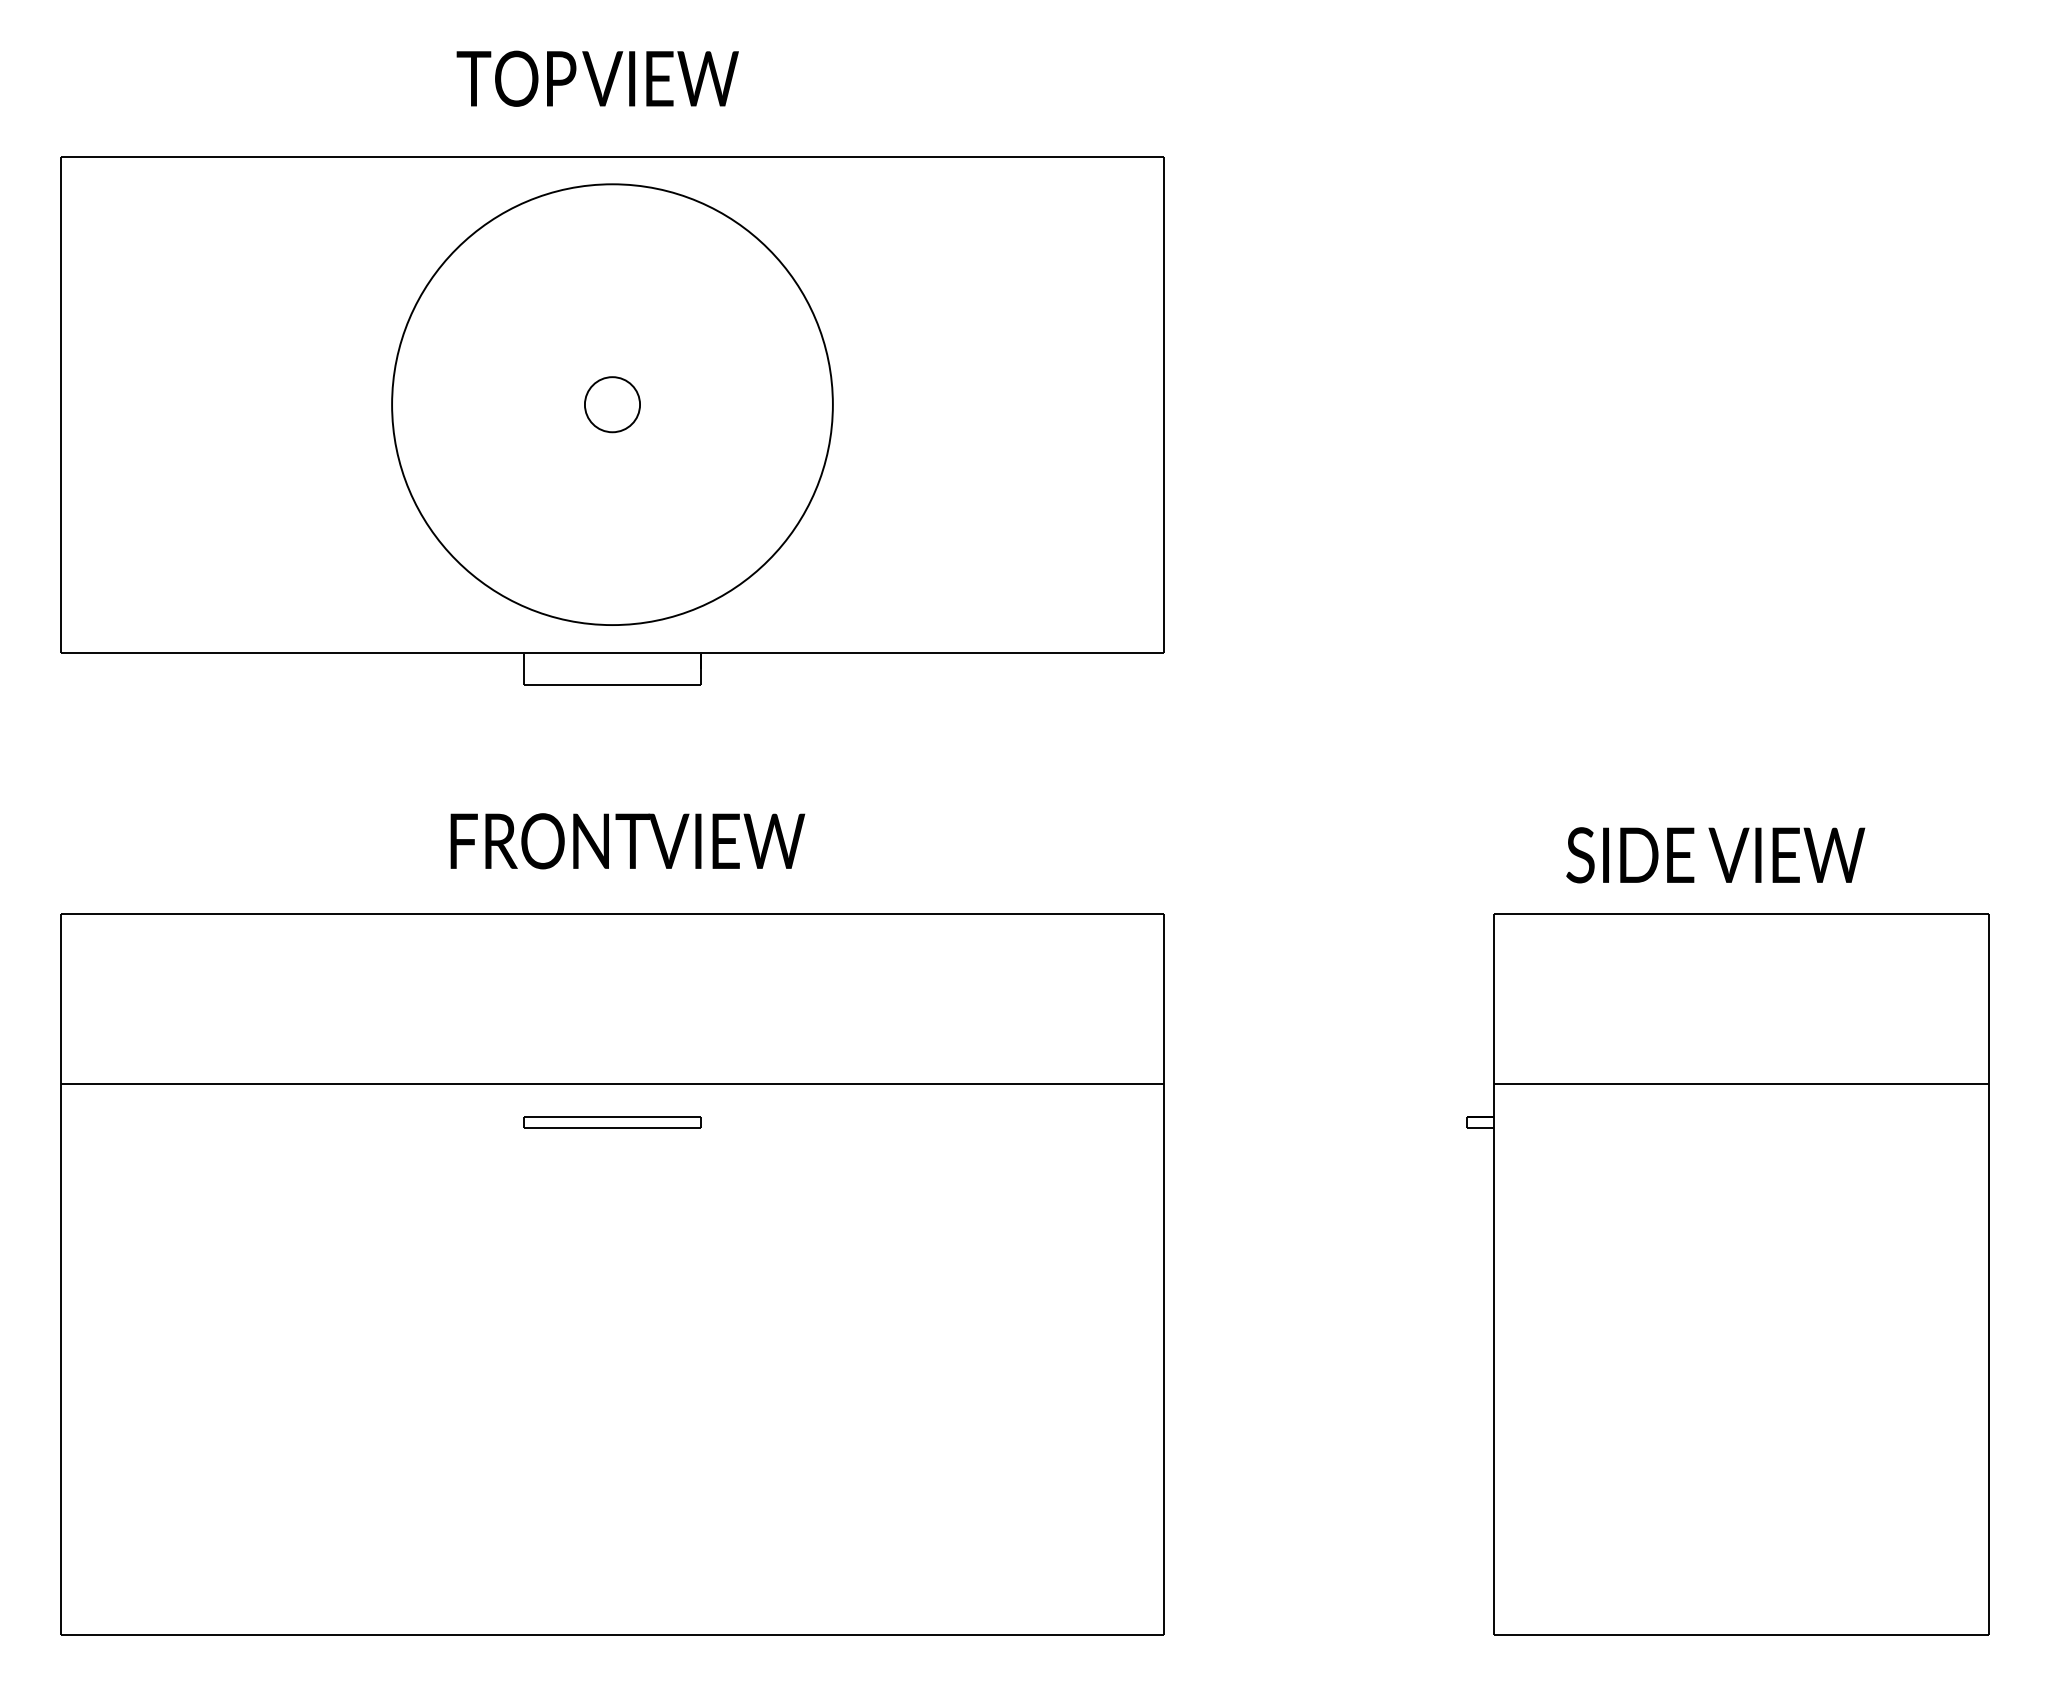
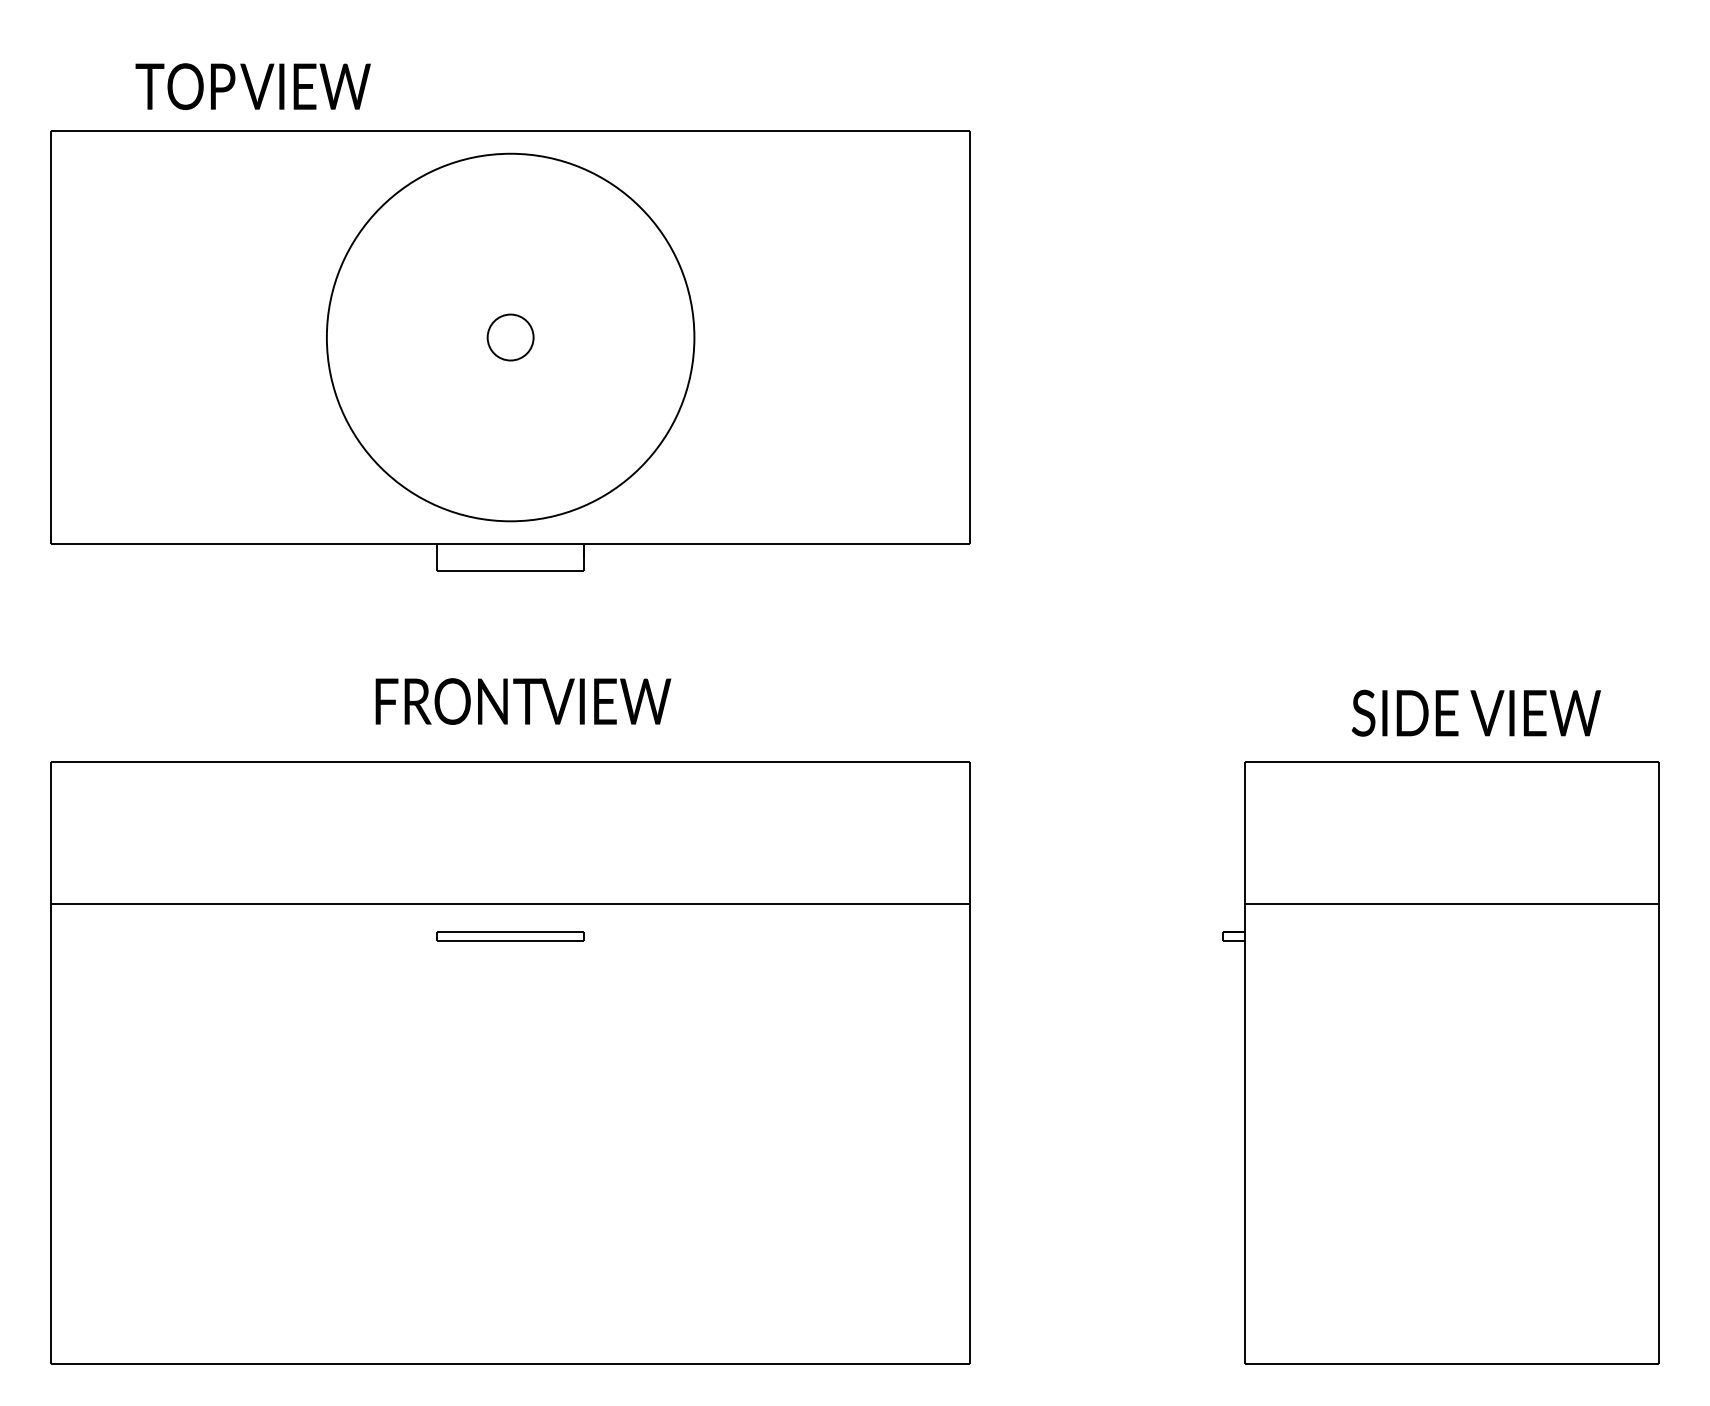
text: (597, 78) -> (252, 86), moved
text: (1715, 855) -> (1476, 713), moved

